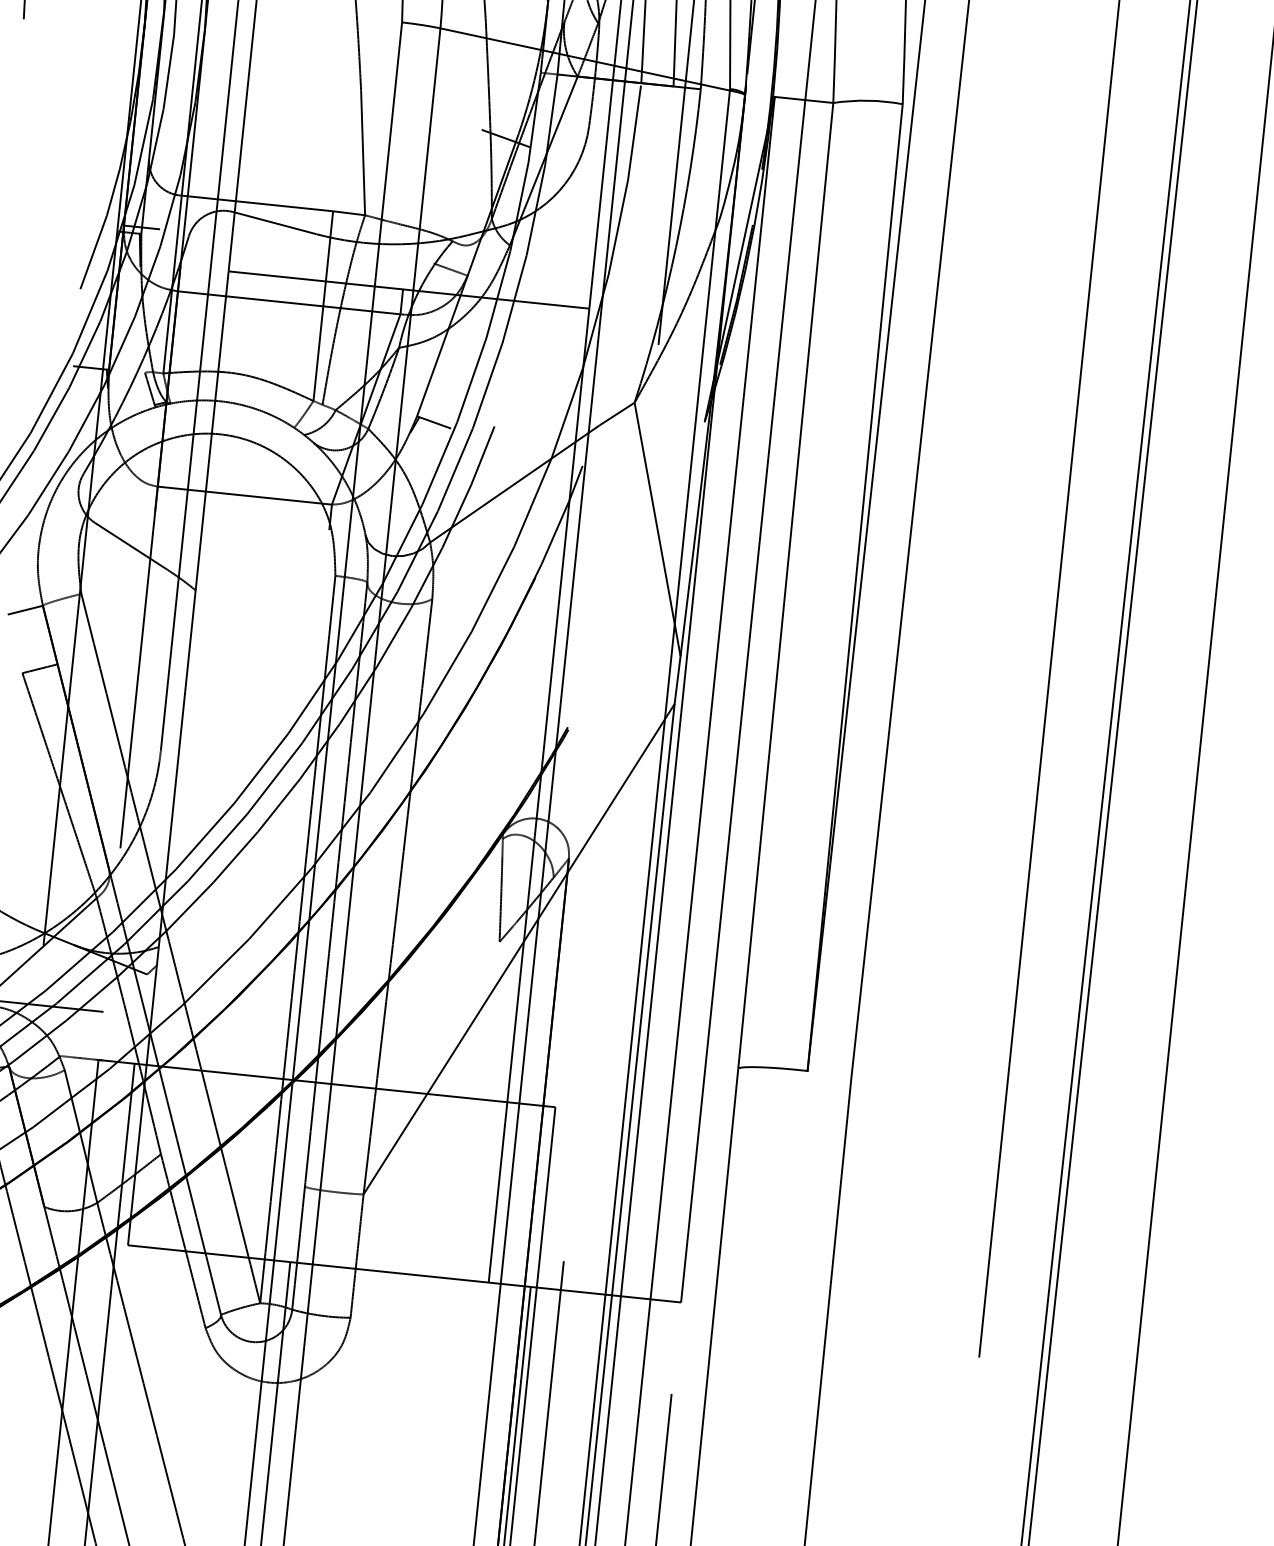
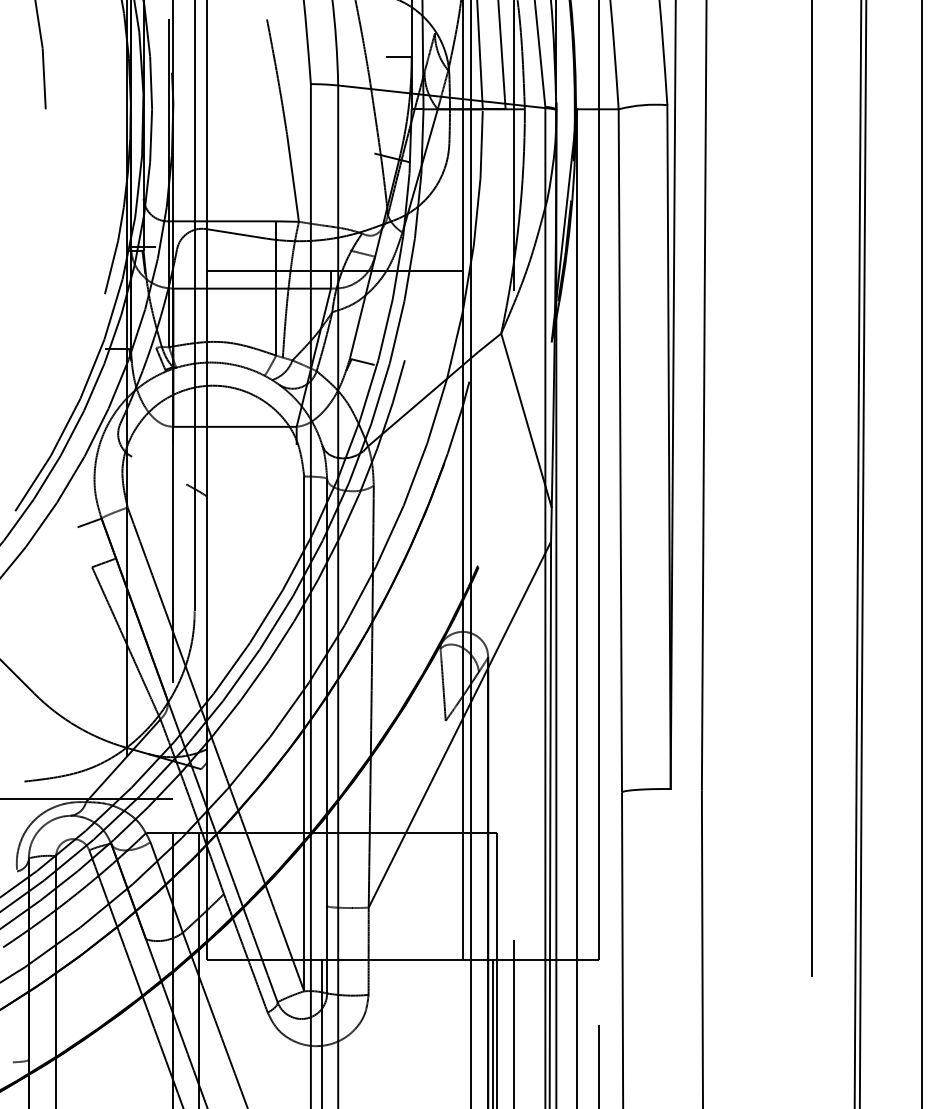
line: (131, 546) -> (159, 470), removed

